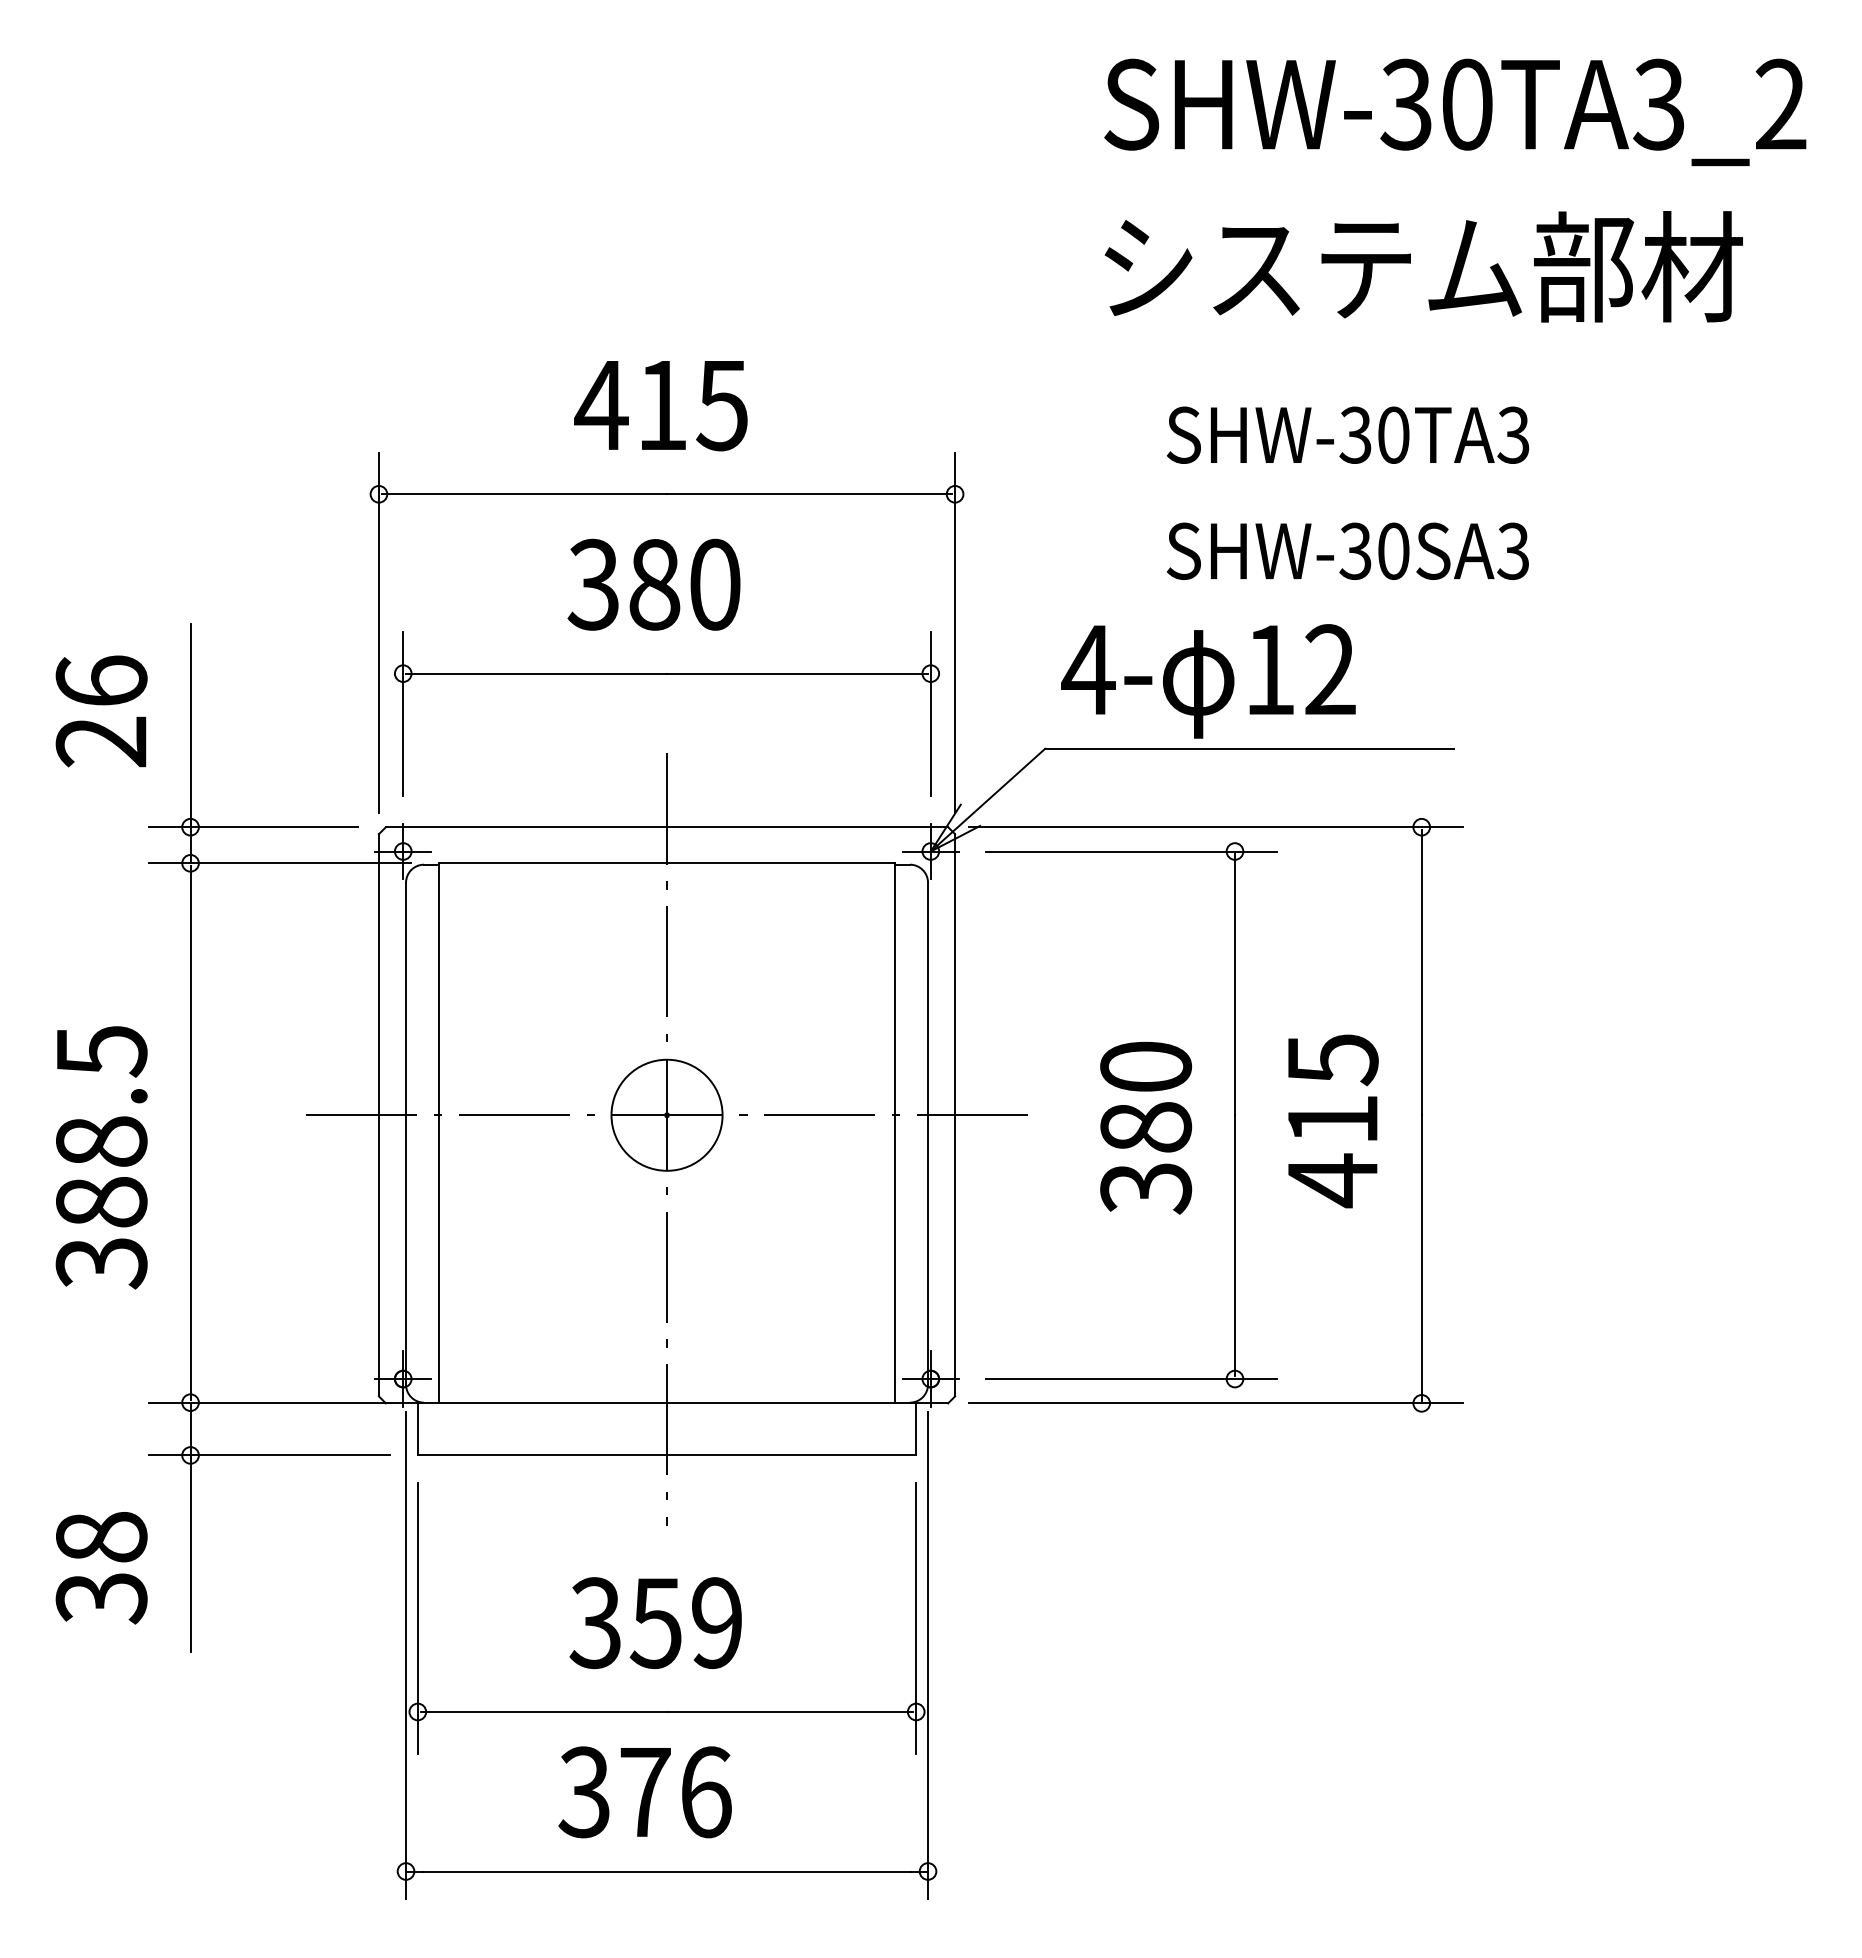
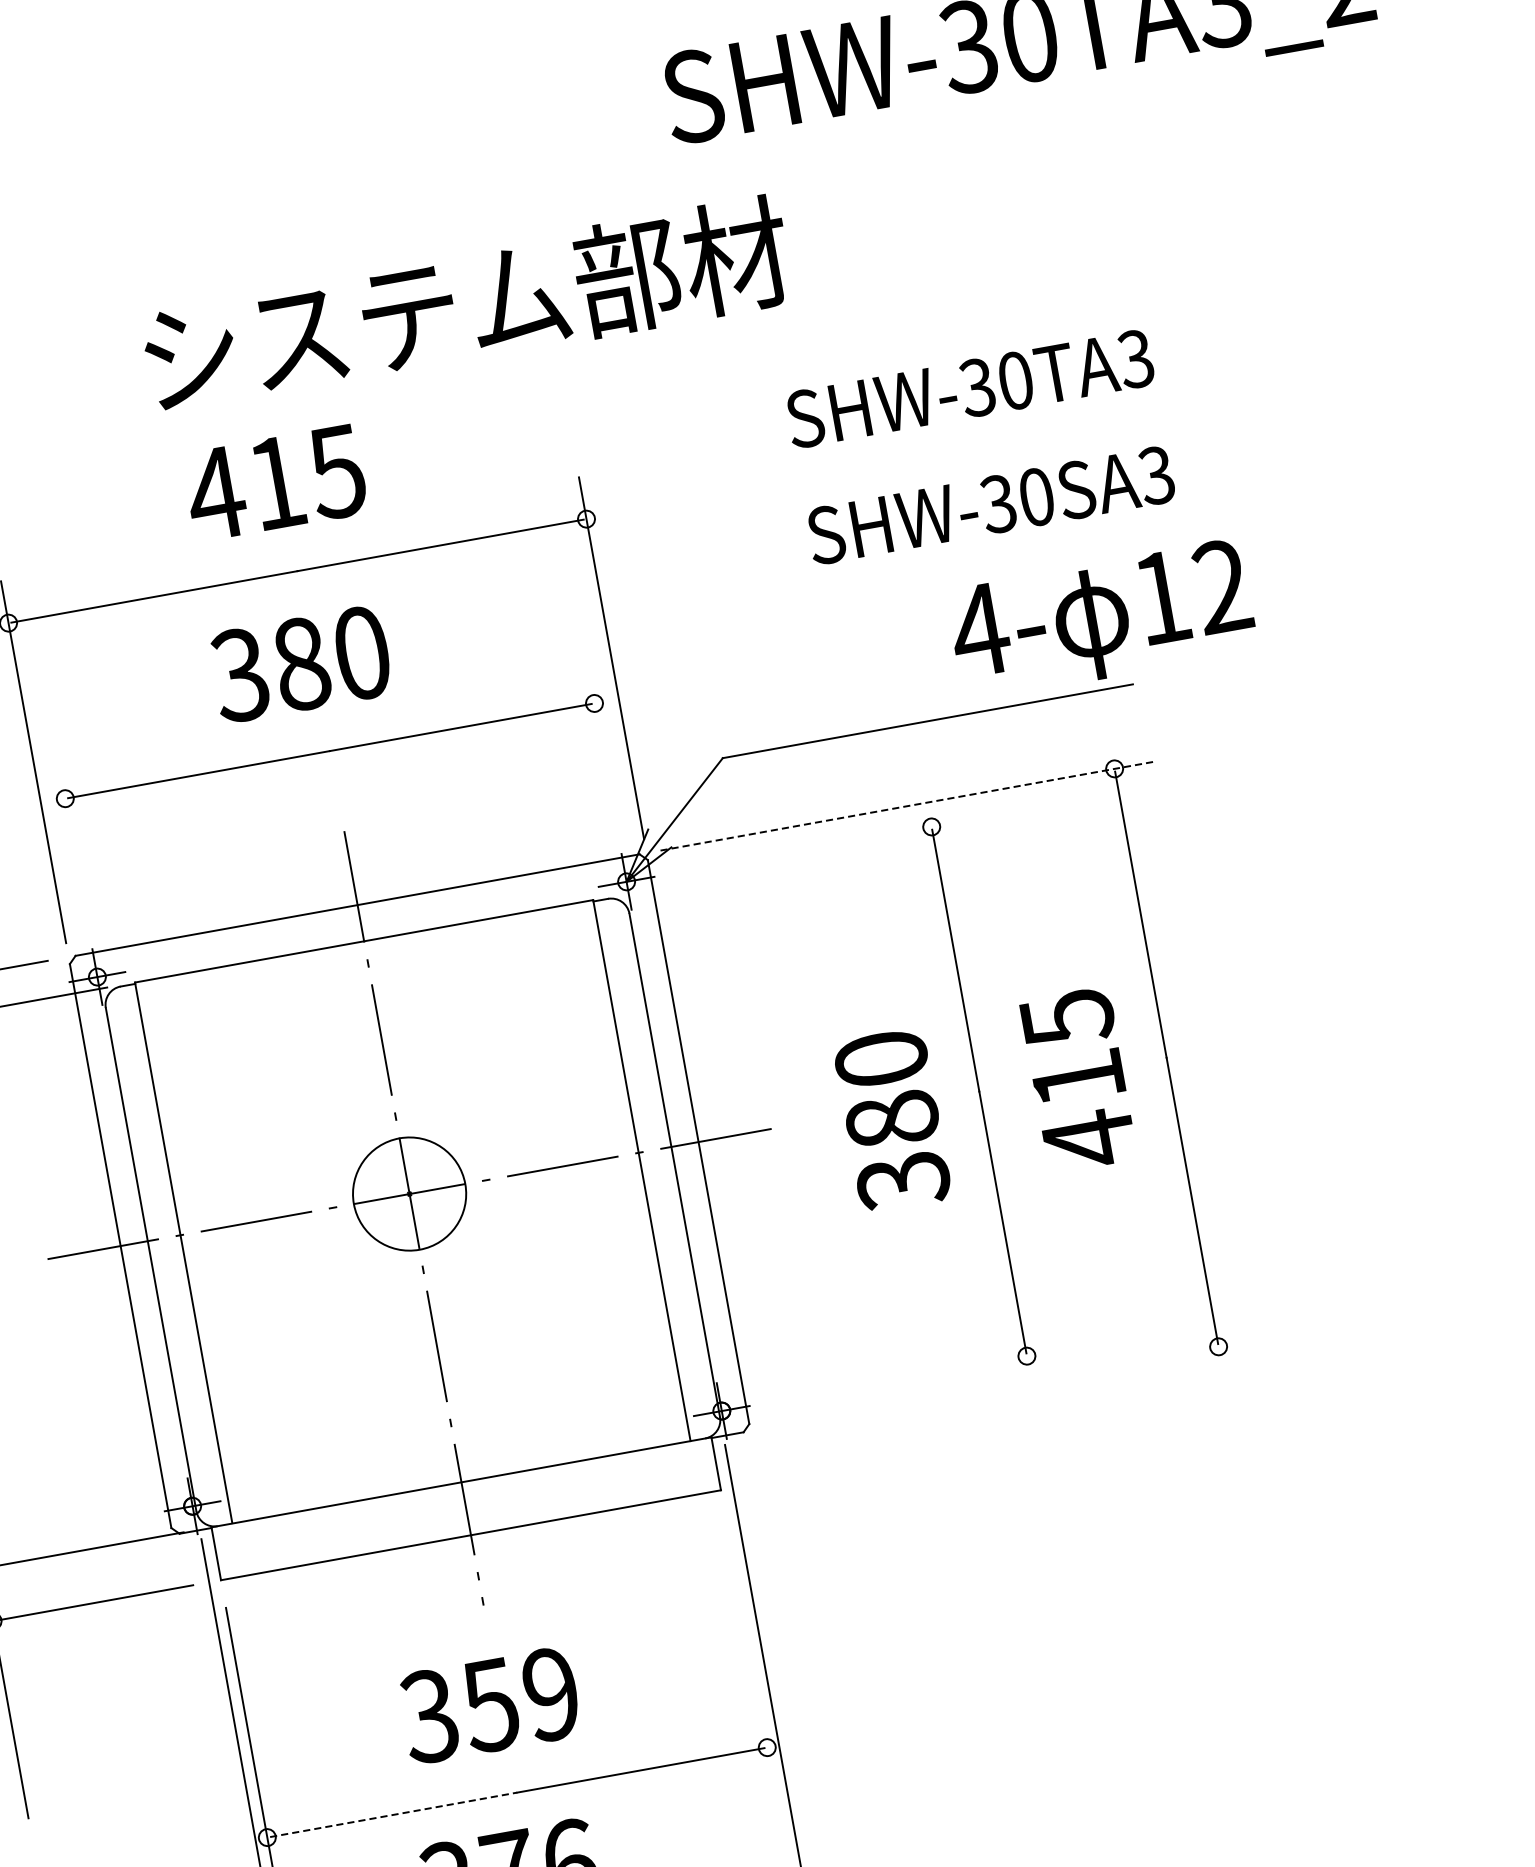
text: (1423, 266) -> (466, 304), moved
text: (1208, 681) -> (1102, 620), moved
line: (403, 713) -> (72, 838), removed
line: (930, 713) -> (601, 743), removed
line: (1216, 827) -> (908, 806), solid -> dashed
line: (1131, 851) -> (827, 845), removed
line: (1131, 1379) -> (923, 1375), removed
line: (1215, 1403) -> (1011, 1384), removed
line: (916, 1618) -> (750, 1653), removed
line: (544, 1711) -> (394, 1814), solid -> dashed

